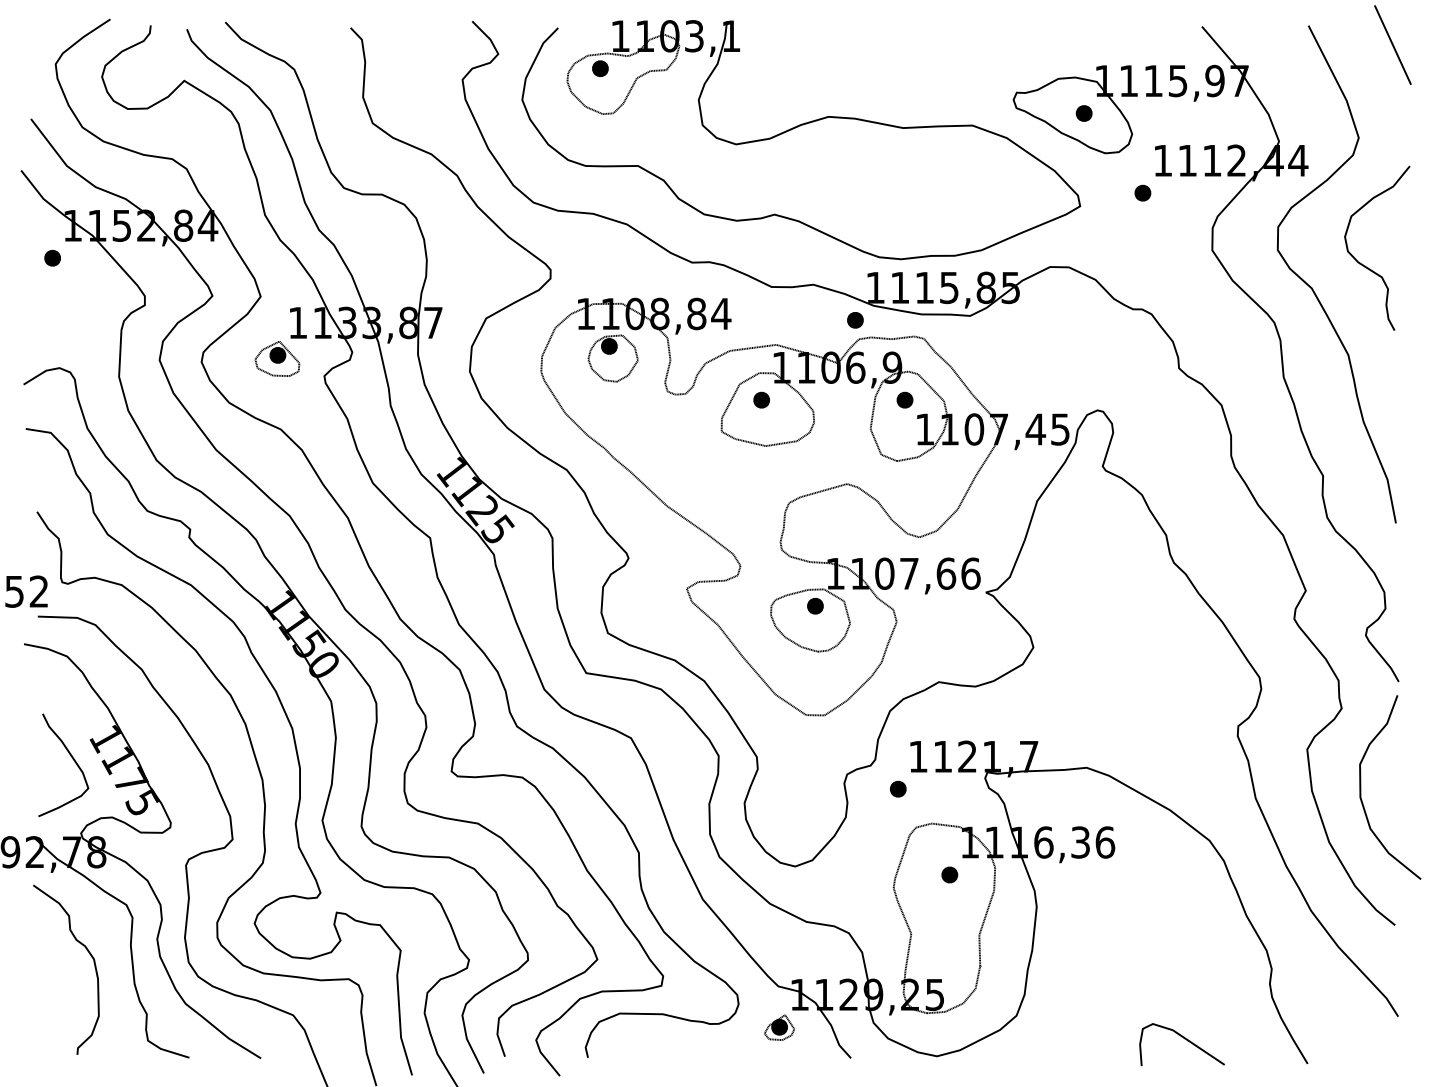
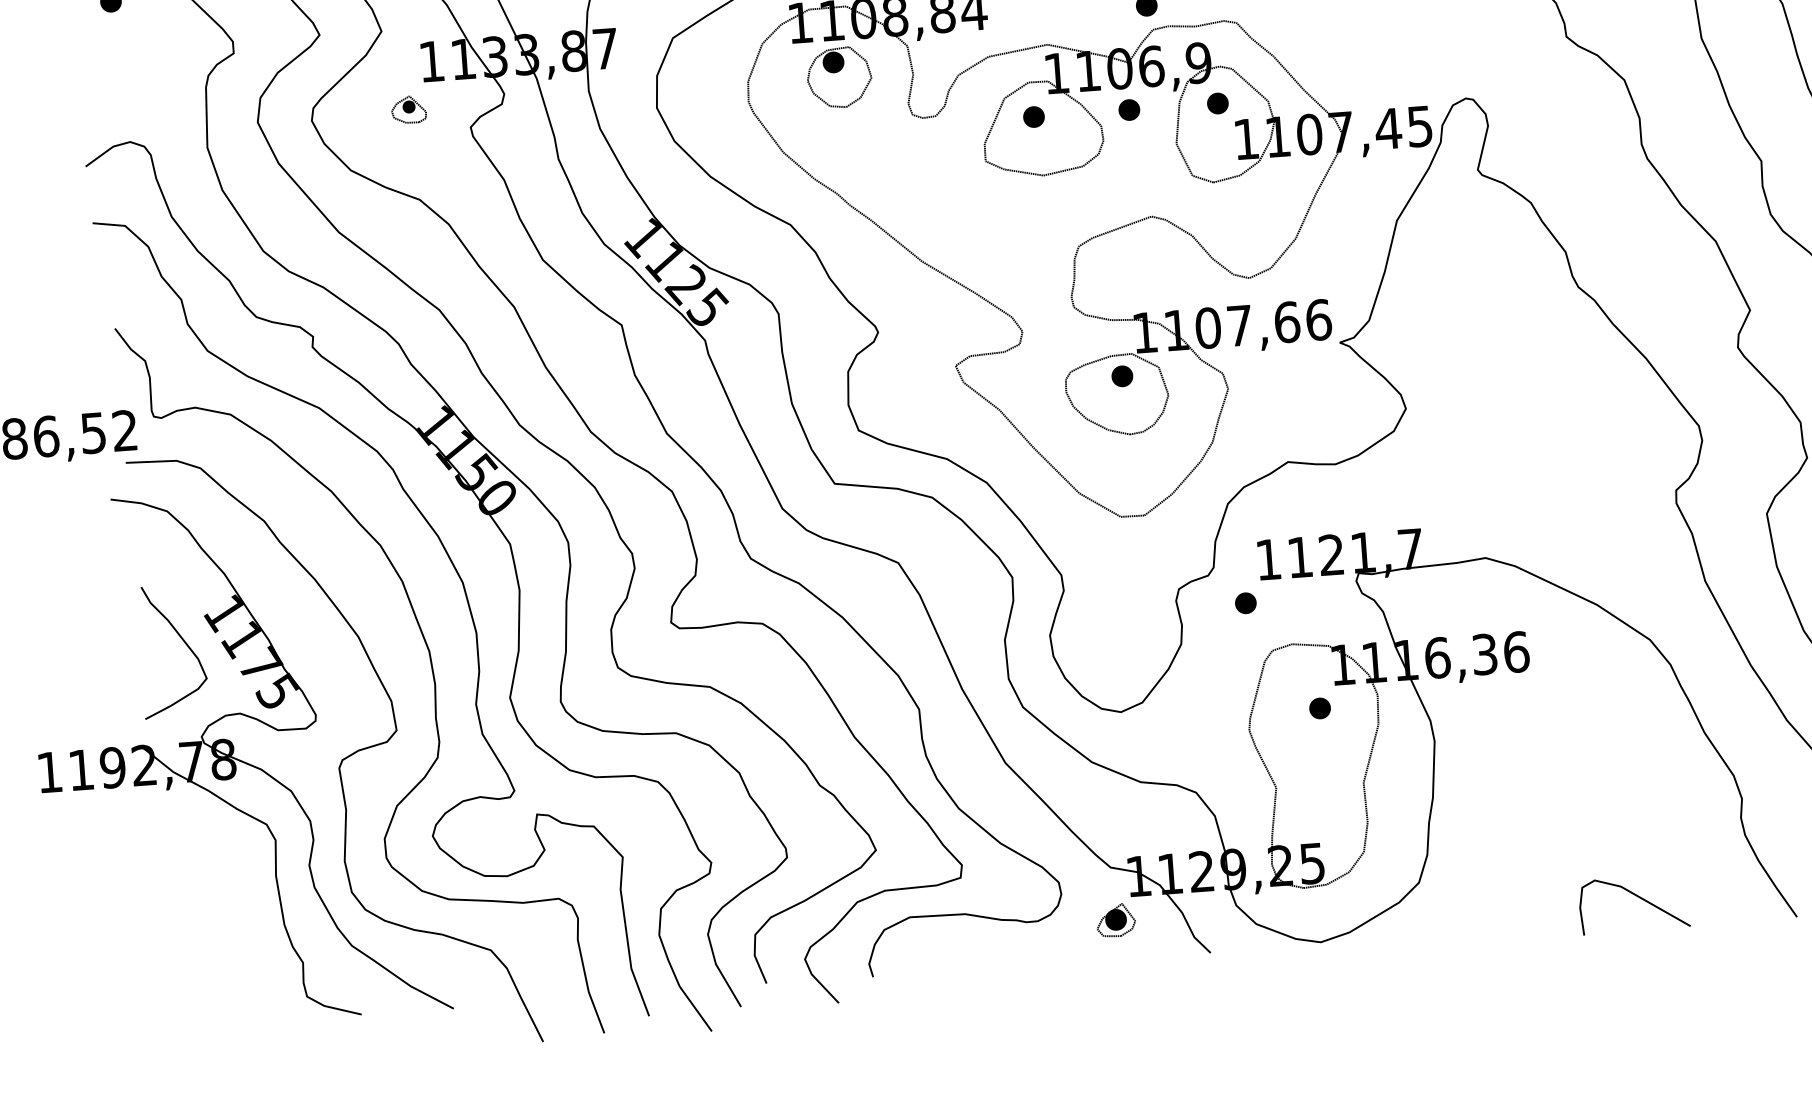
part: (277, 358) -> (408, 109), size x0.6
part: (835, 399) -> (1128, 109), added
curve: (89, 954) -> (223, 891), removed

